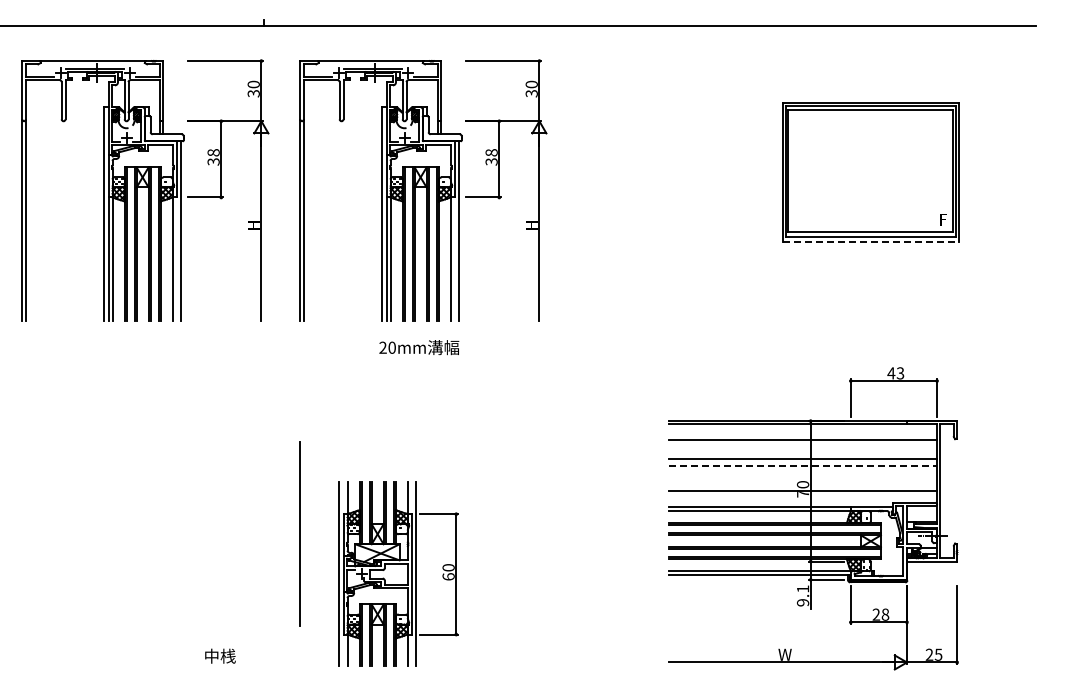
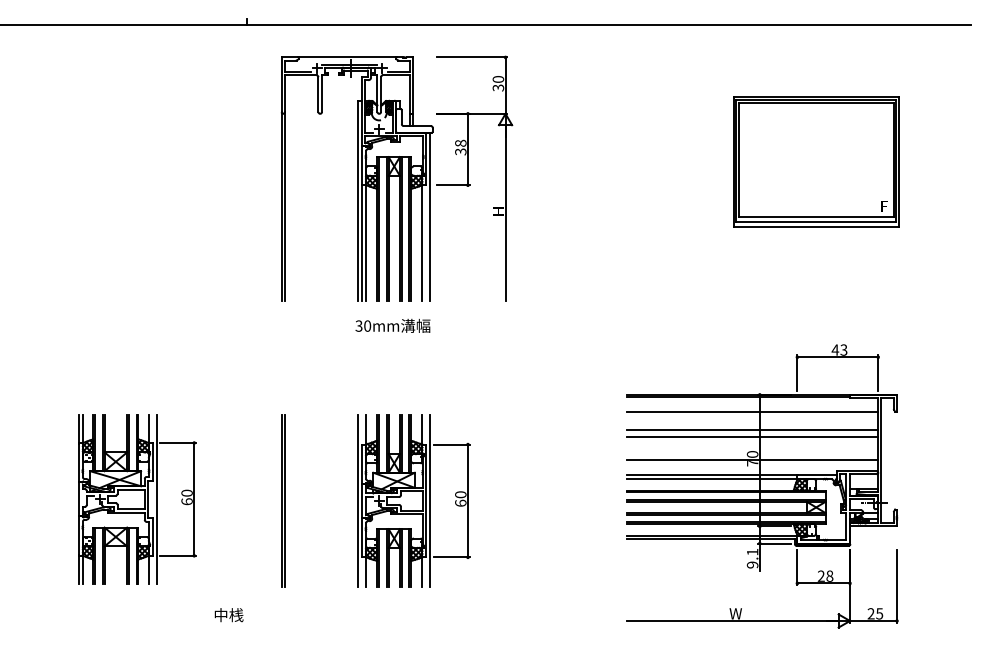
part: (145, 190) -> (136, 178), removed
line: (870, 242) -> (815, 227), dashed -> solid
text: (382, 347) -> (358, 325), 20mm -> 30mm
line: (803, 465) -> (753, 436), dashed -> solid
part: (146, 532) -> (137, 499), added
line: (303, 534) -> (284, 501), added
part: (398, 573) -> (413, 500), moved
text: (220, 655) -> (229, 614), moved

